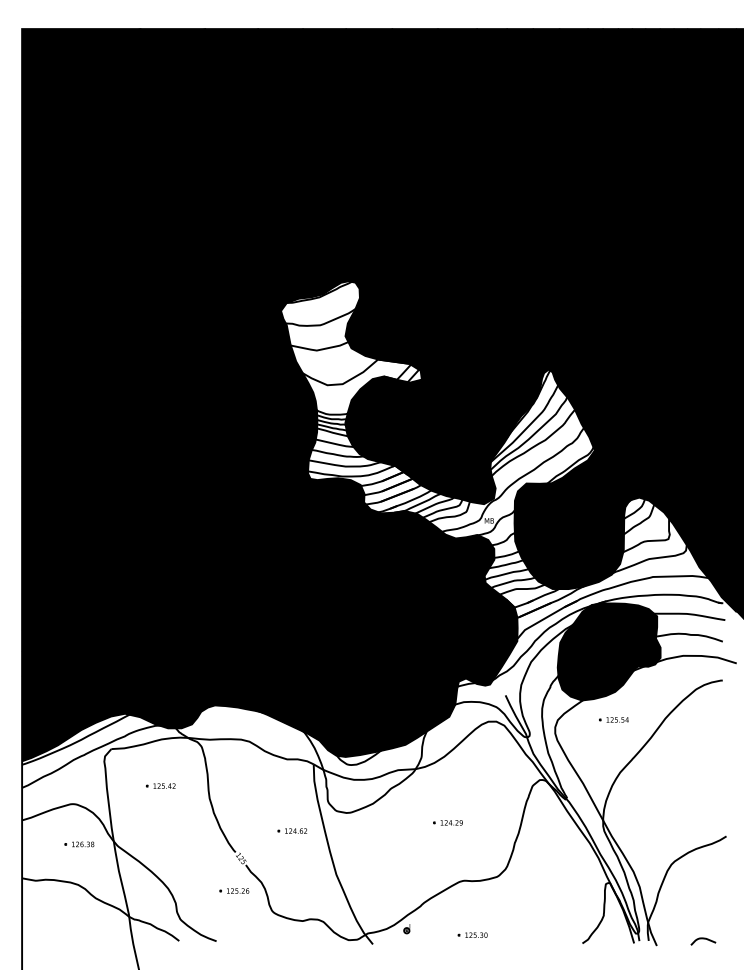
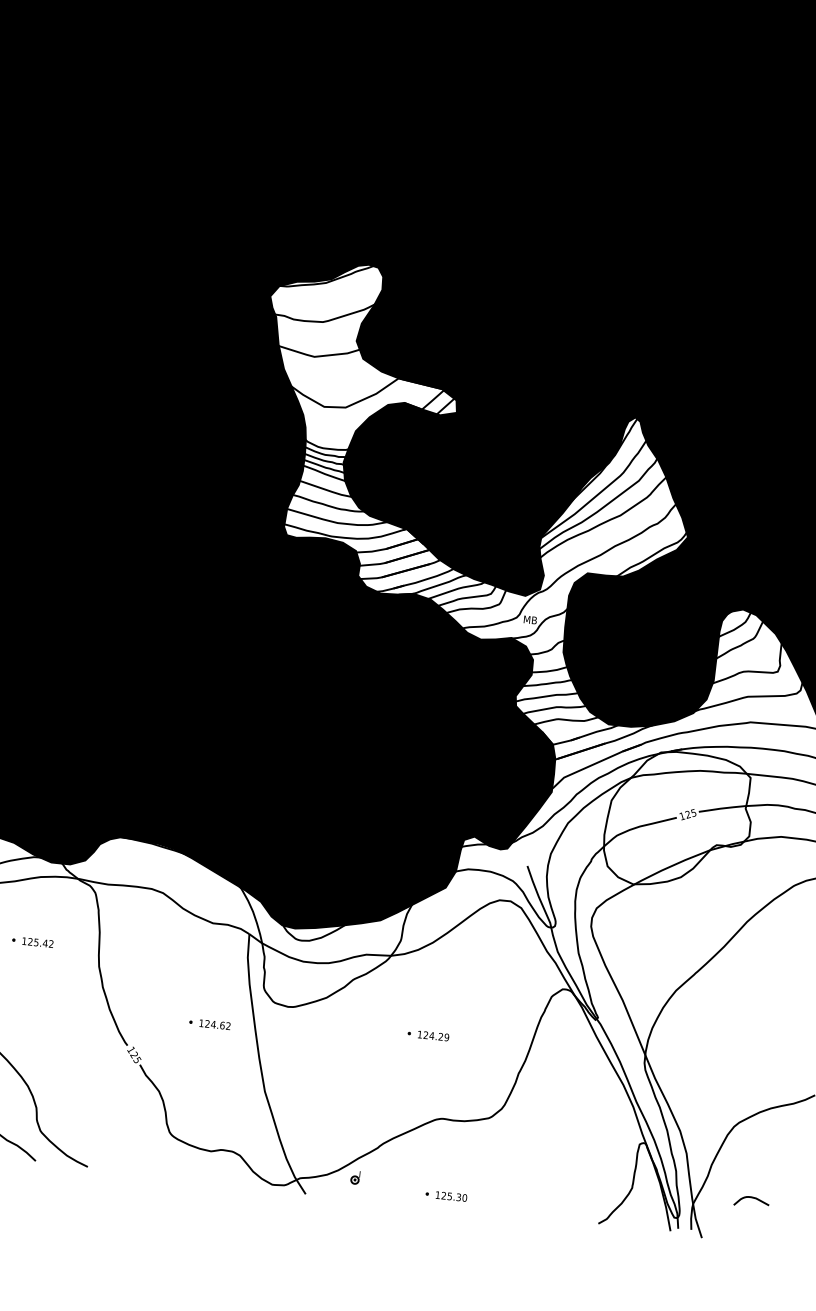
fill: (608, 651) -> (677, 819), removed
part: (613, 719) -> (674, 915), removed
part: (234, 890) -> (120, 1098), removed
curve: (703, 939) -> (752, 1198), moved

